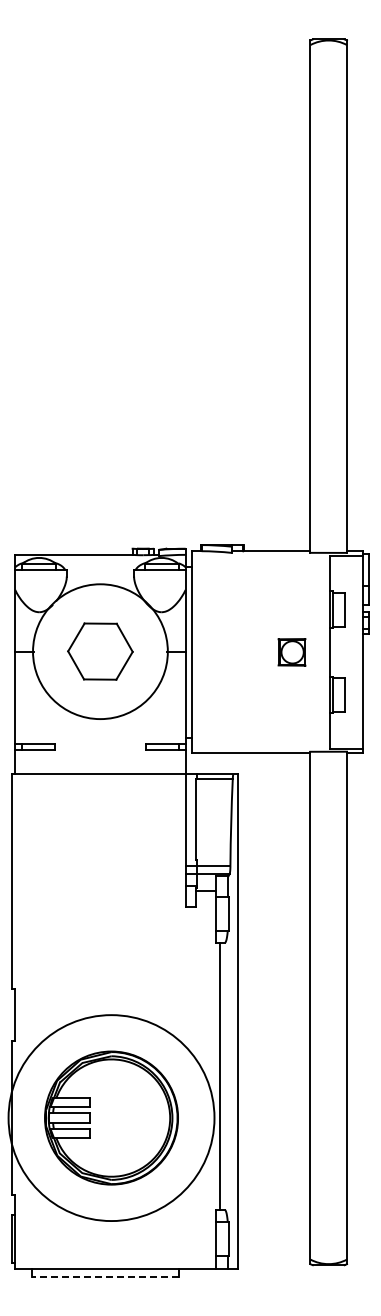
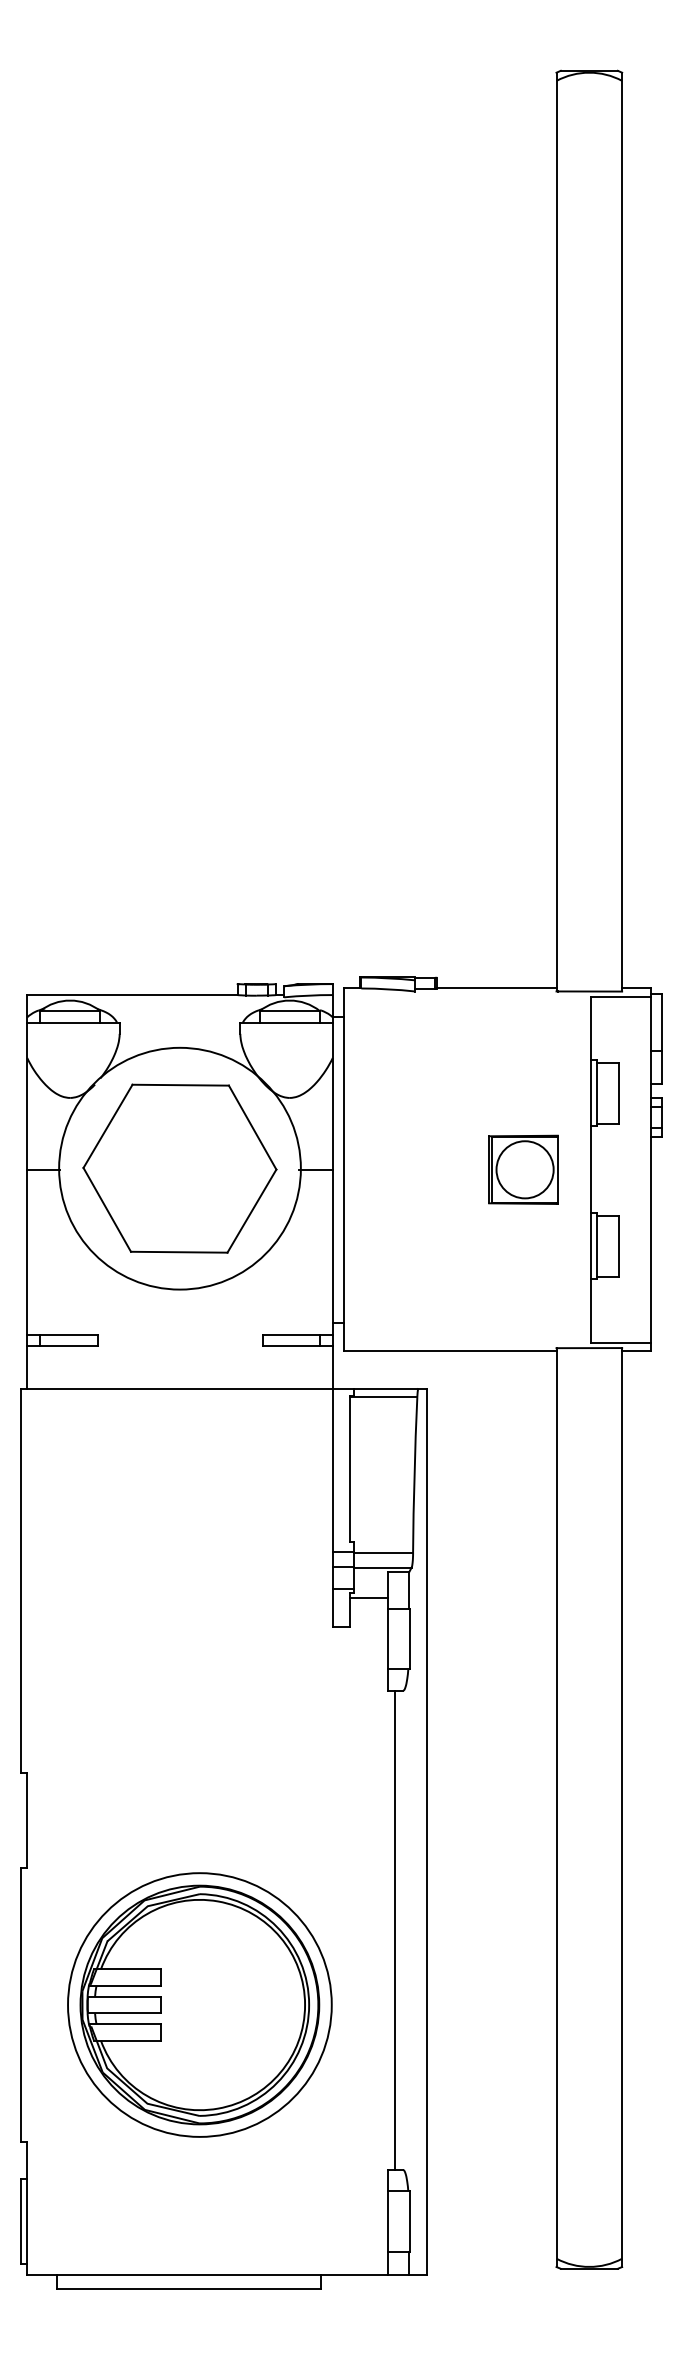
part: (100, 651) -> (180, 1168), size x1.67
part: (291, 652) -> (522, 1170), size x1.43
circle: (111, 1117) -> (199, 2003), size x0.71
line: (105, 1276) -> (189, 2289), dashed -> solid

